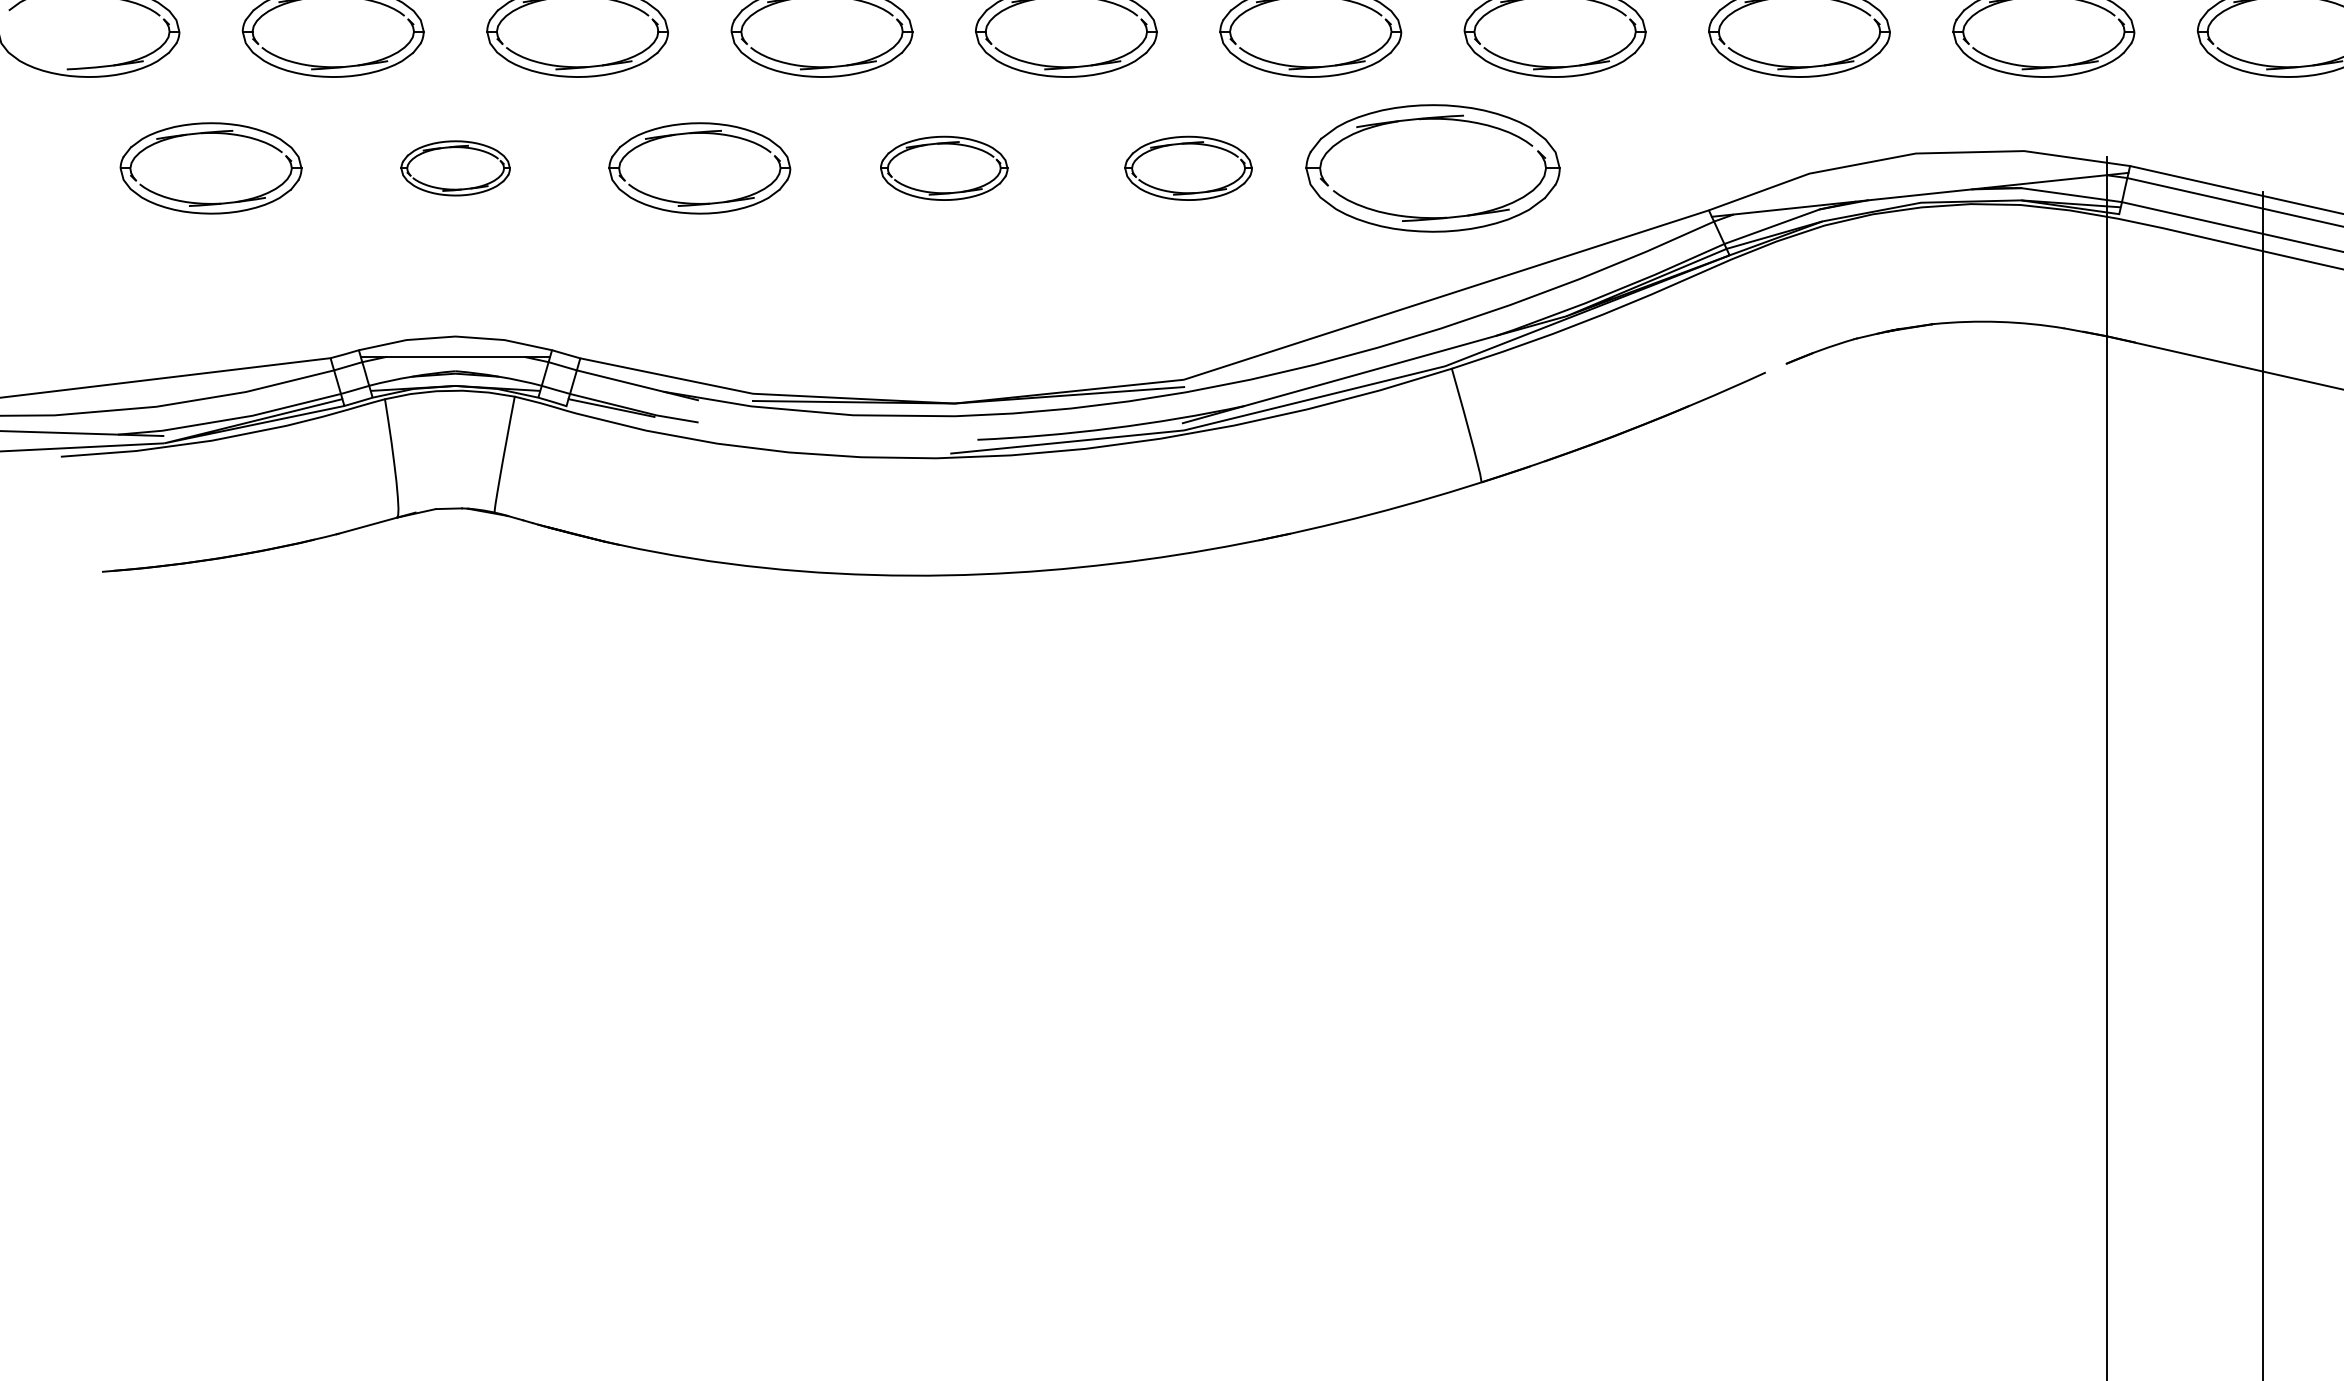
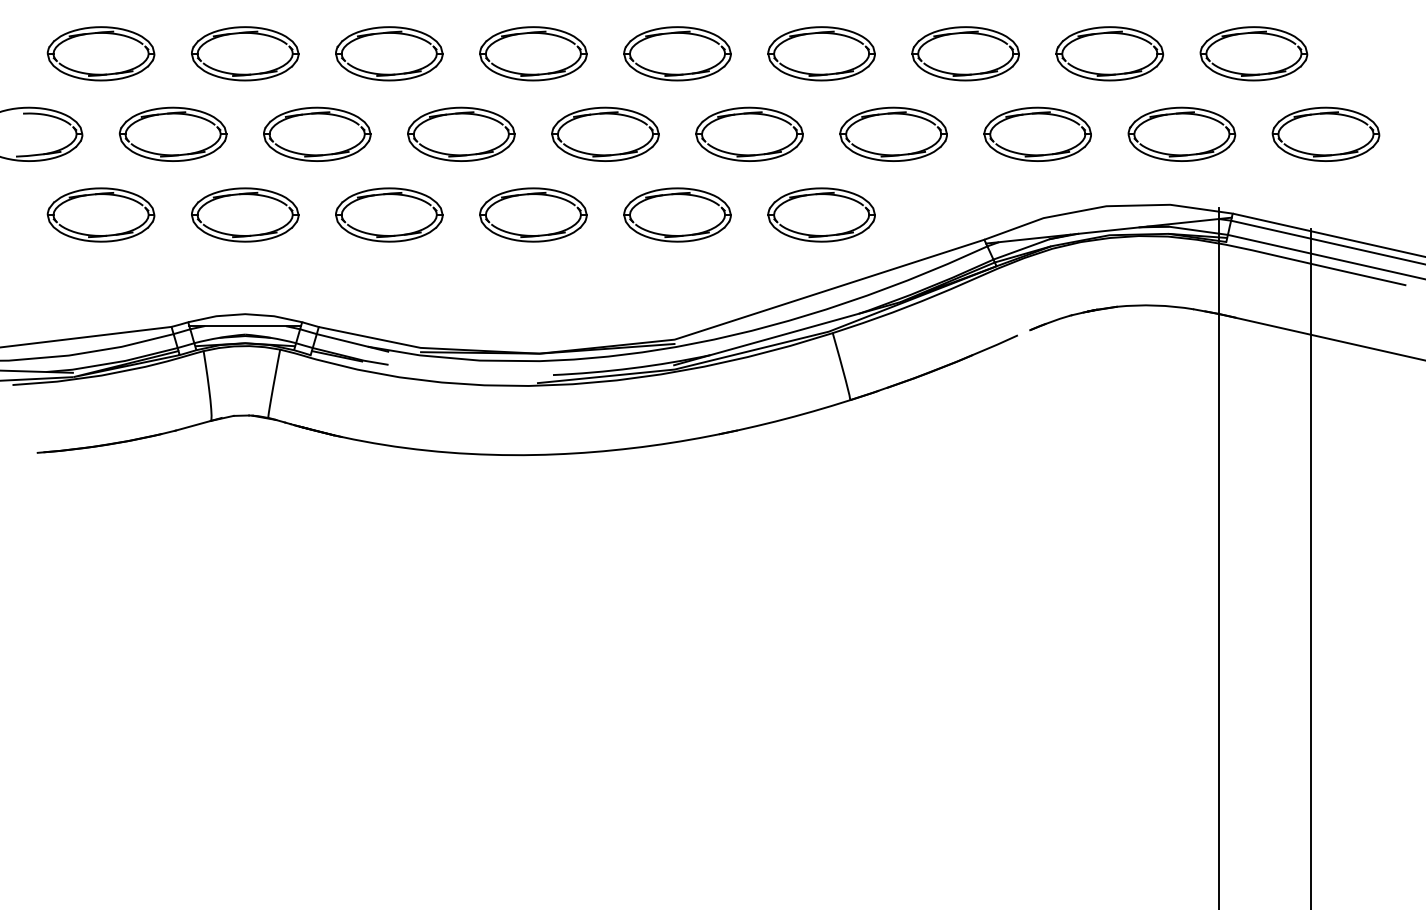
part: (455, 167) -> (245, 214), size x1.67
part: (944, 167) -> (533, 214), size x1.43
part: (1188, 167) -> (677, 214), size x1.43
part: (1432, 167) -> (821, 214), size x0.71

